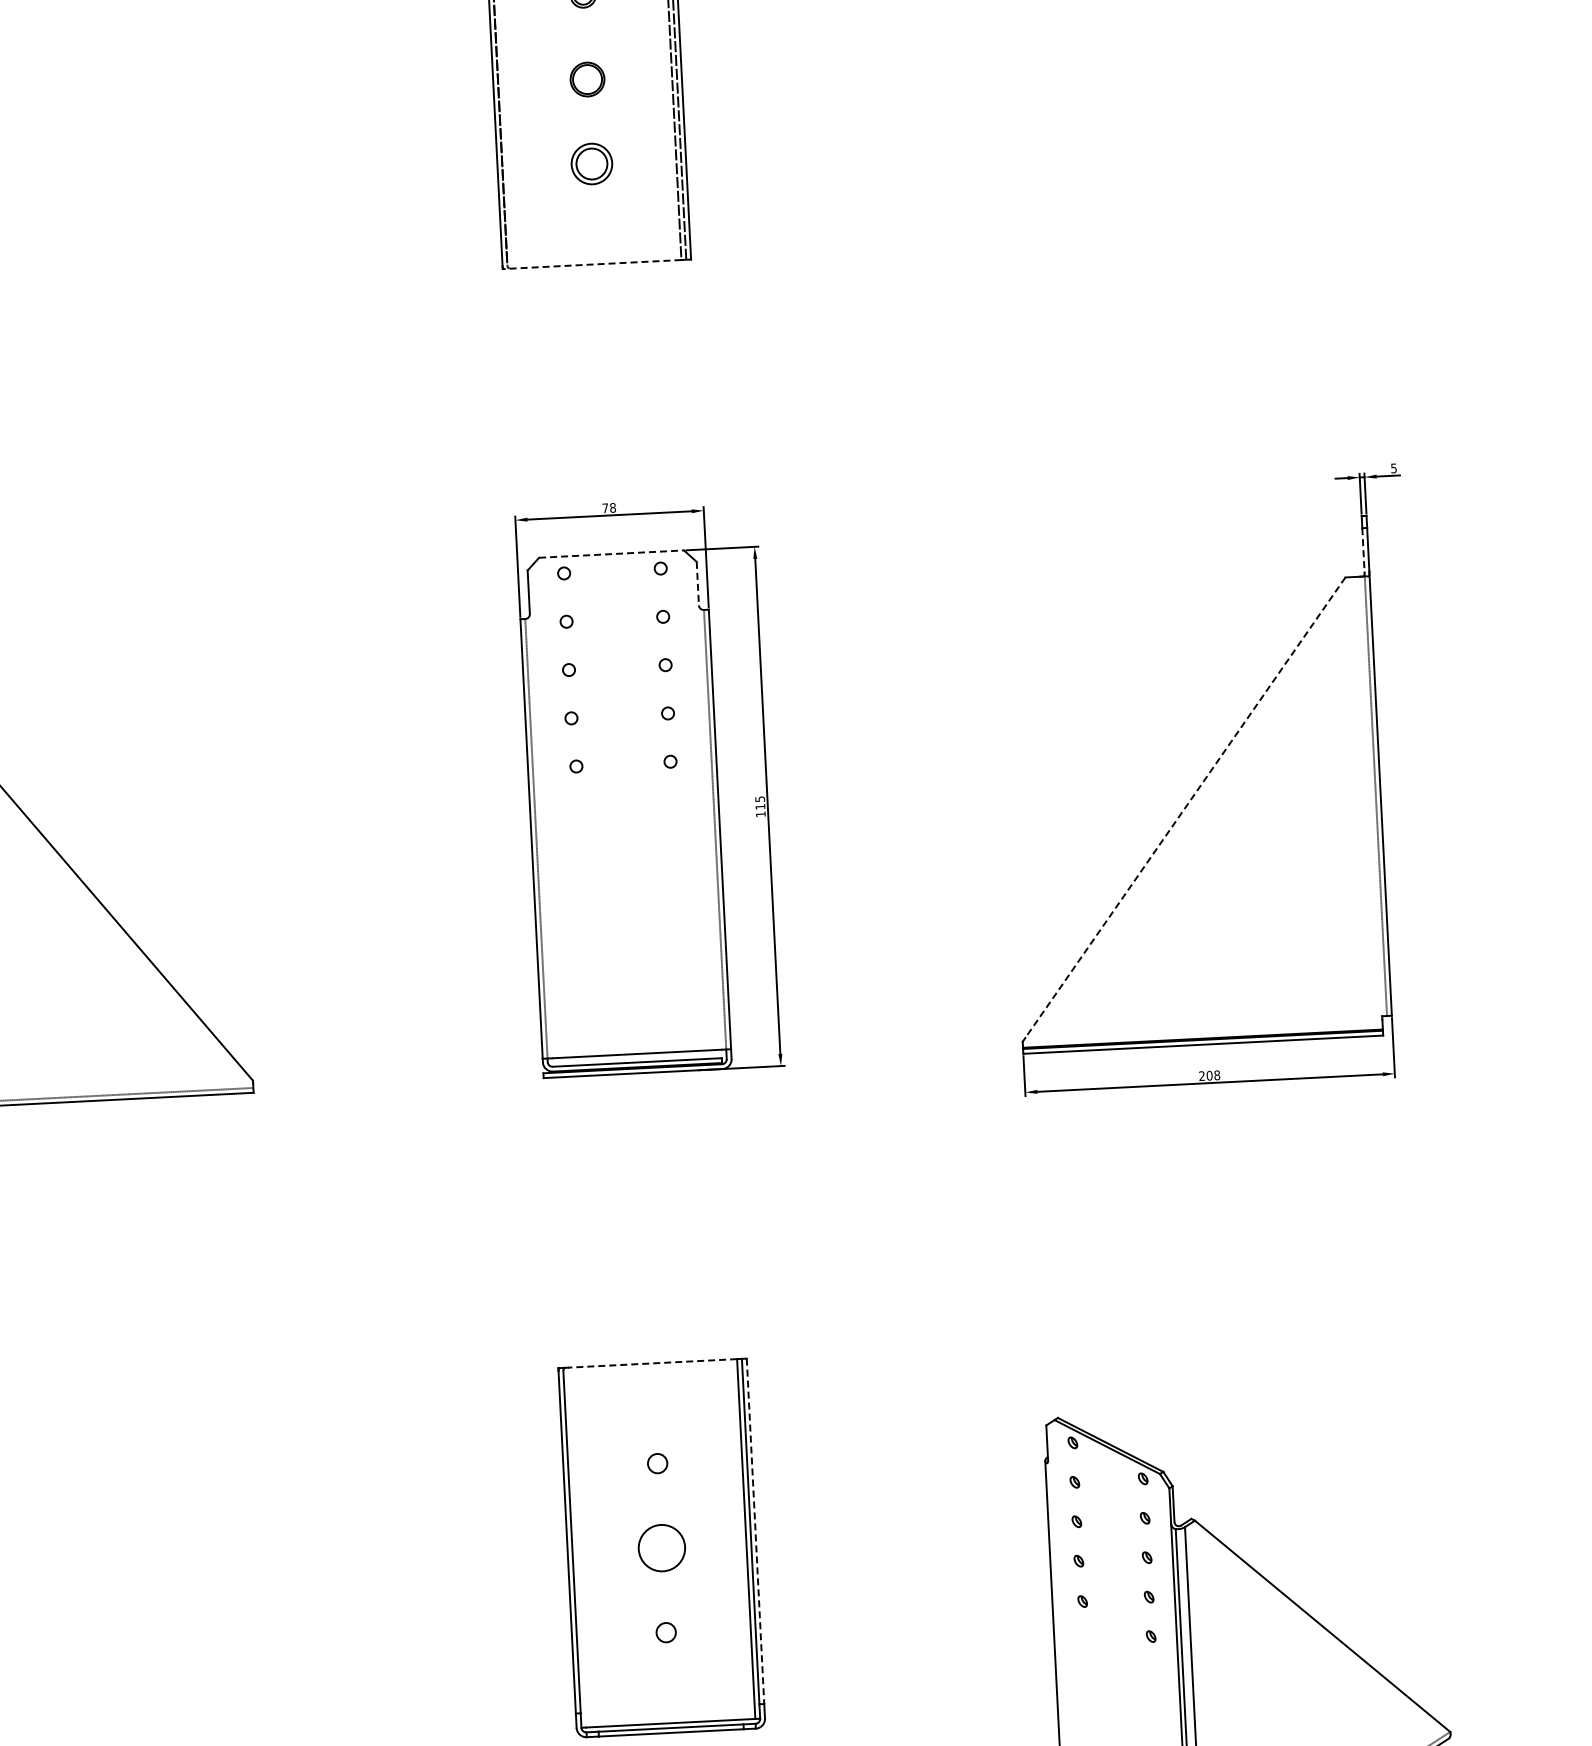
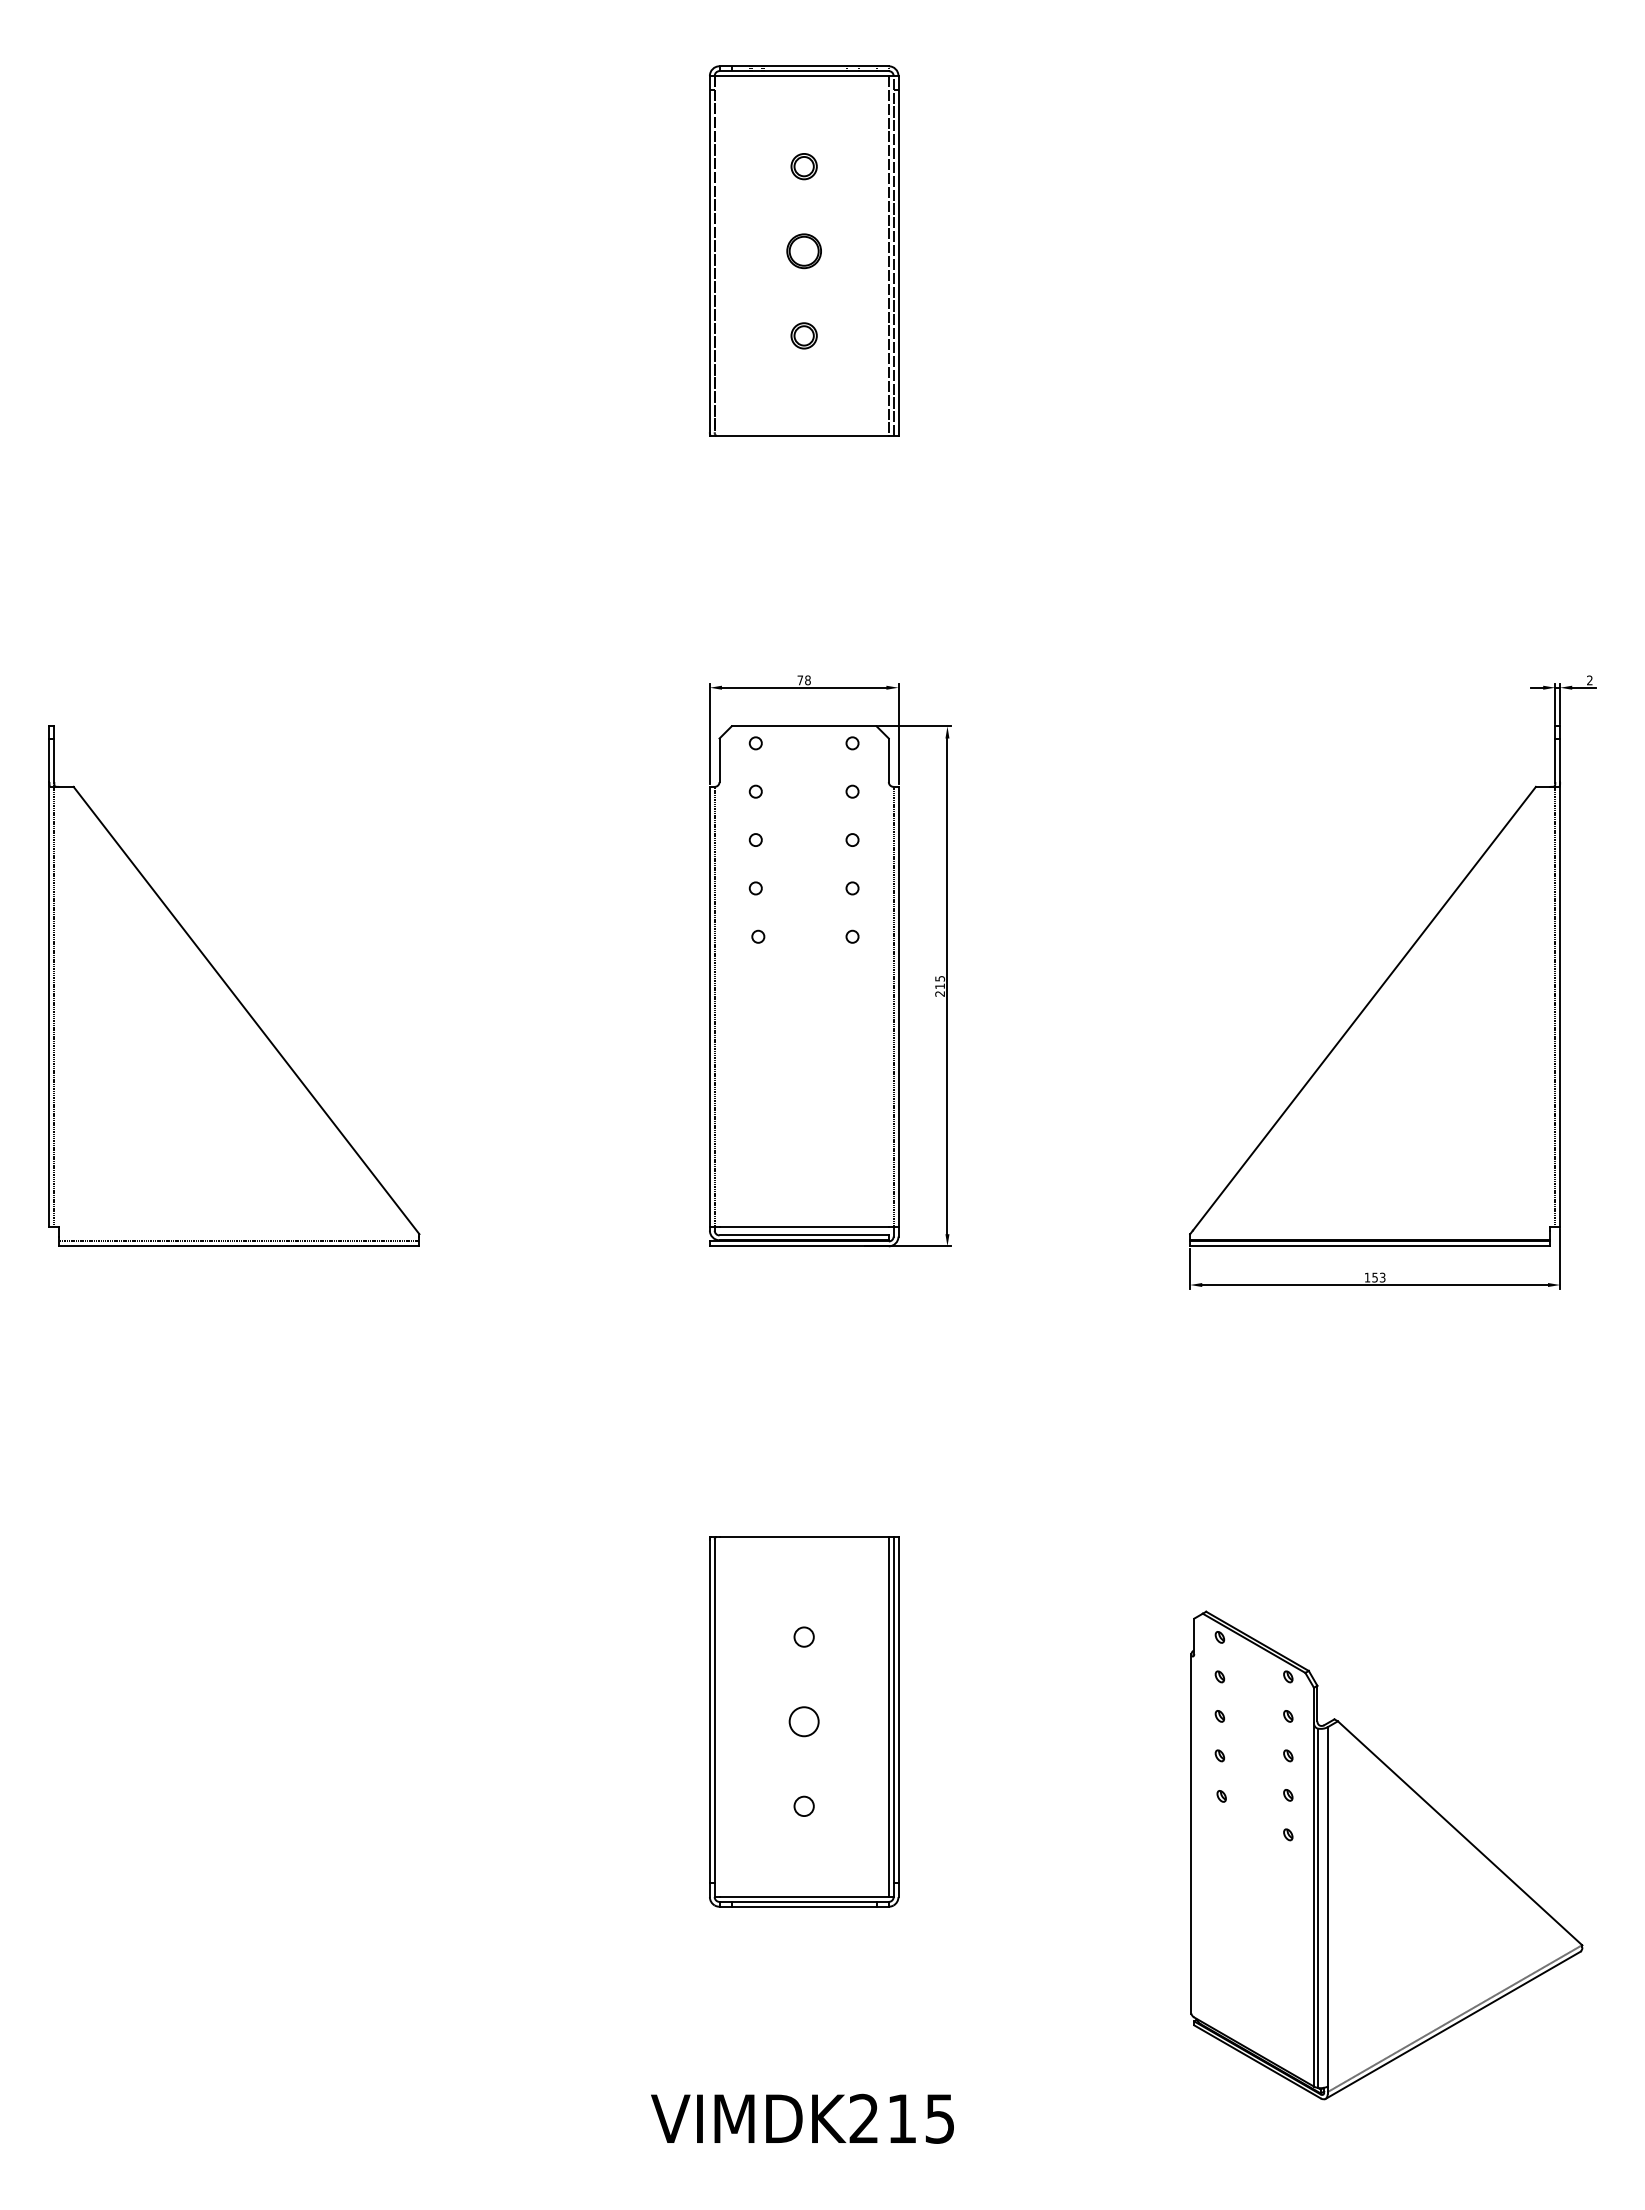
part: (591, 163) -> (803, 335), size x0.62
line: (591, 264) -> (798, 436), dashed -> solid
text: (1393, 468) -> (1589, 680), 5 -> 2
line: (1363, 550) -> (1555, 760), dashed -> solid
line: (611, 554) -> (804, 726), dashed -> solid
line: (697, 583) -> (888, 760), dashed -> solid
line: (1185, 808) -> (1364, 1009), dashed -> solid
text: (760, 813) -> (939, 993), 115 -> 215
text: (1209, 1075) -> (1374, 1277), 208 -> 153
line: (652, 1363) -> (804, 1536), dashed -> solid
line: (755, 1531) -> (898, 1709), dashed -> solid
circle: (661, 1547) -> (803, 1721), size x0.62

